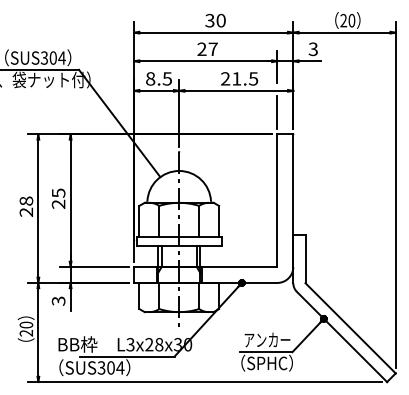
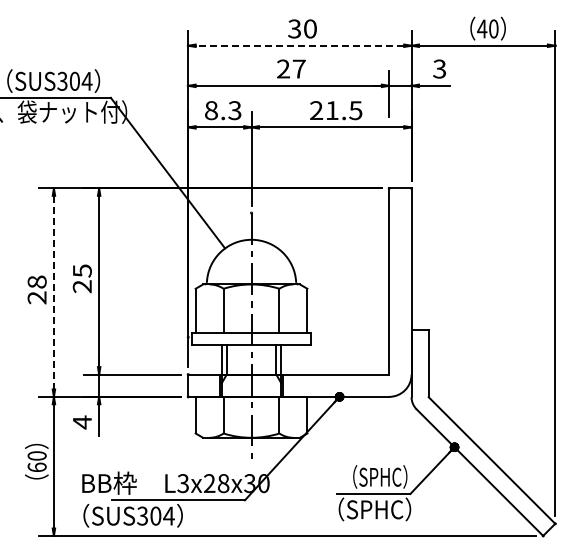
text: (343, 20) -> (482, 28), 20 -> 40
line: (213, 32) -> (299, 45), solid -> dashed
text: (167, 78) -> (235, 110), 8.5 -> 8.3
line: (277, 112) -> (389, 157), removed
line: (38, 208) -> (53, 292), solid -> dashed
text: (58, 301) -> (81, 422), 3 -> 4
text: (25, 333) -> (36, 467), 20 -> 60
text: (267, 339) -> (375, 476), アンカー -> （SPHC）

